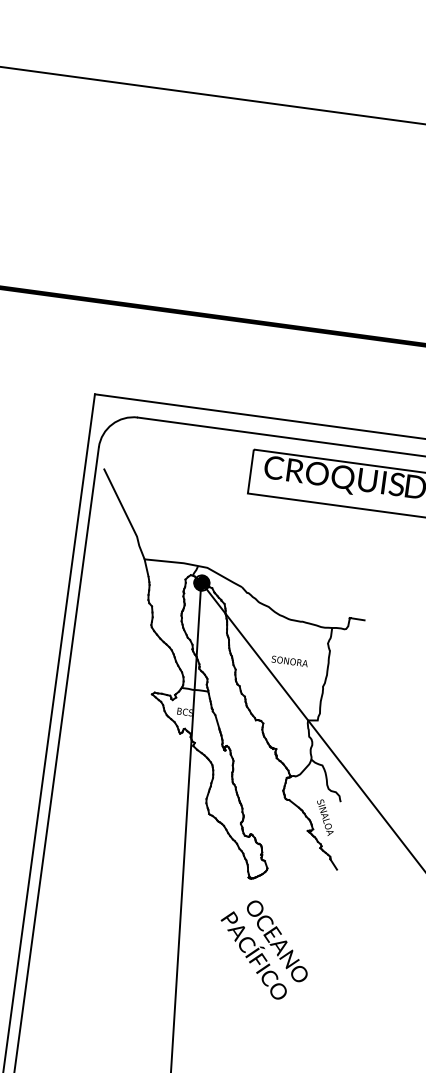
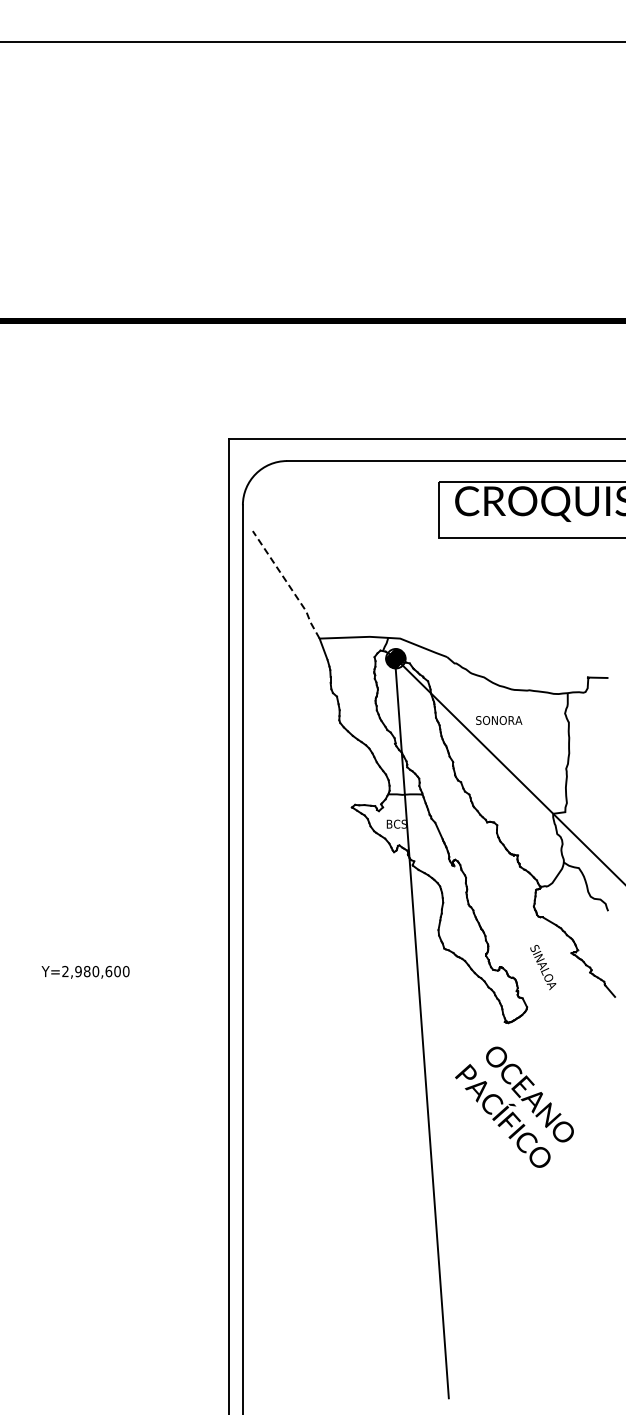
line: (126, 513) -> (288, 584), solid -> dashed
text: (290, 661) -> (499, 720), moved
text: (325, 817) -> (543, 967), moved
text: (263, 949) -> (514, 1106), moved

